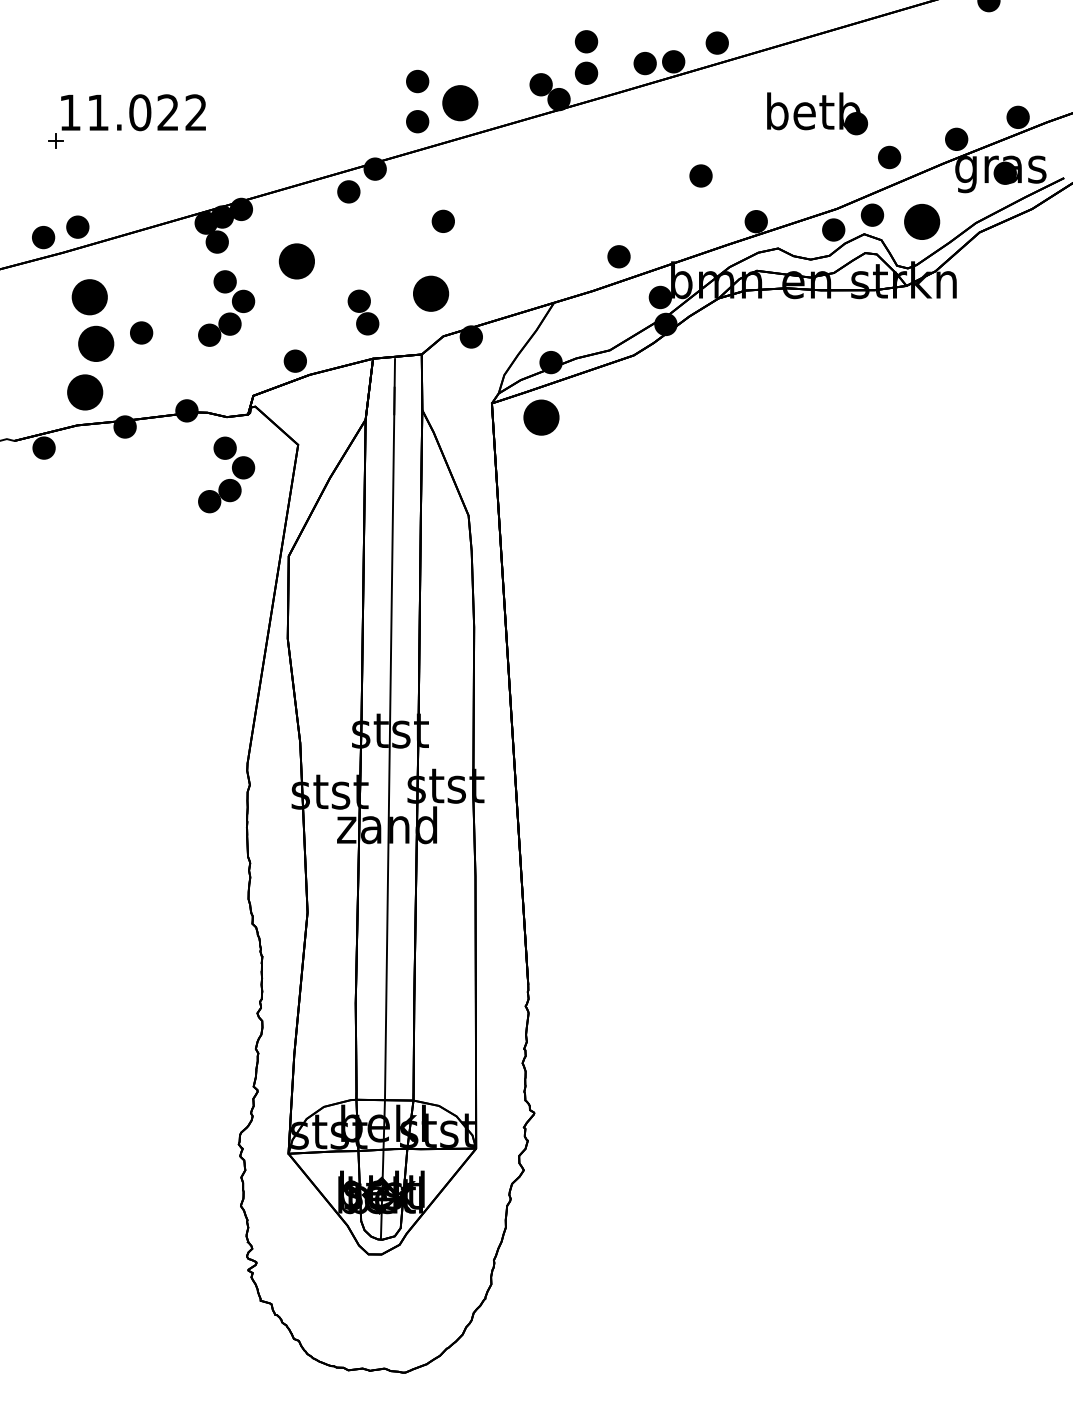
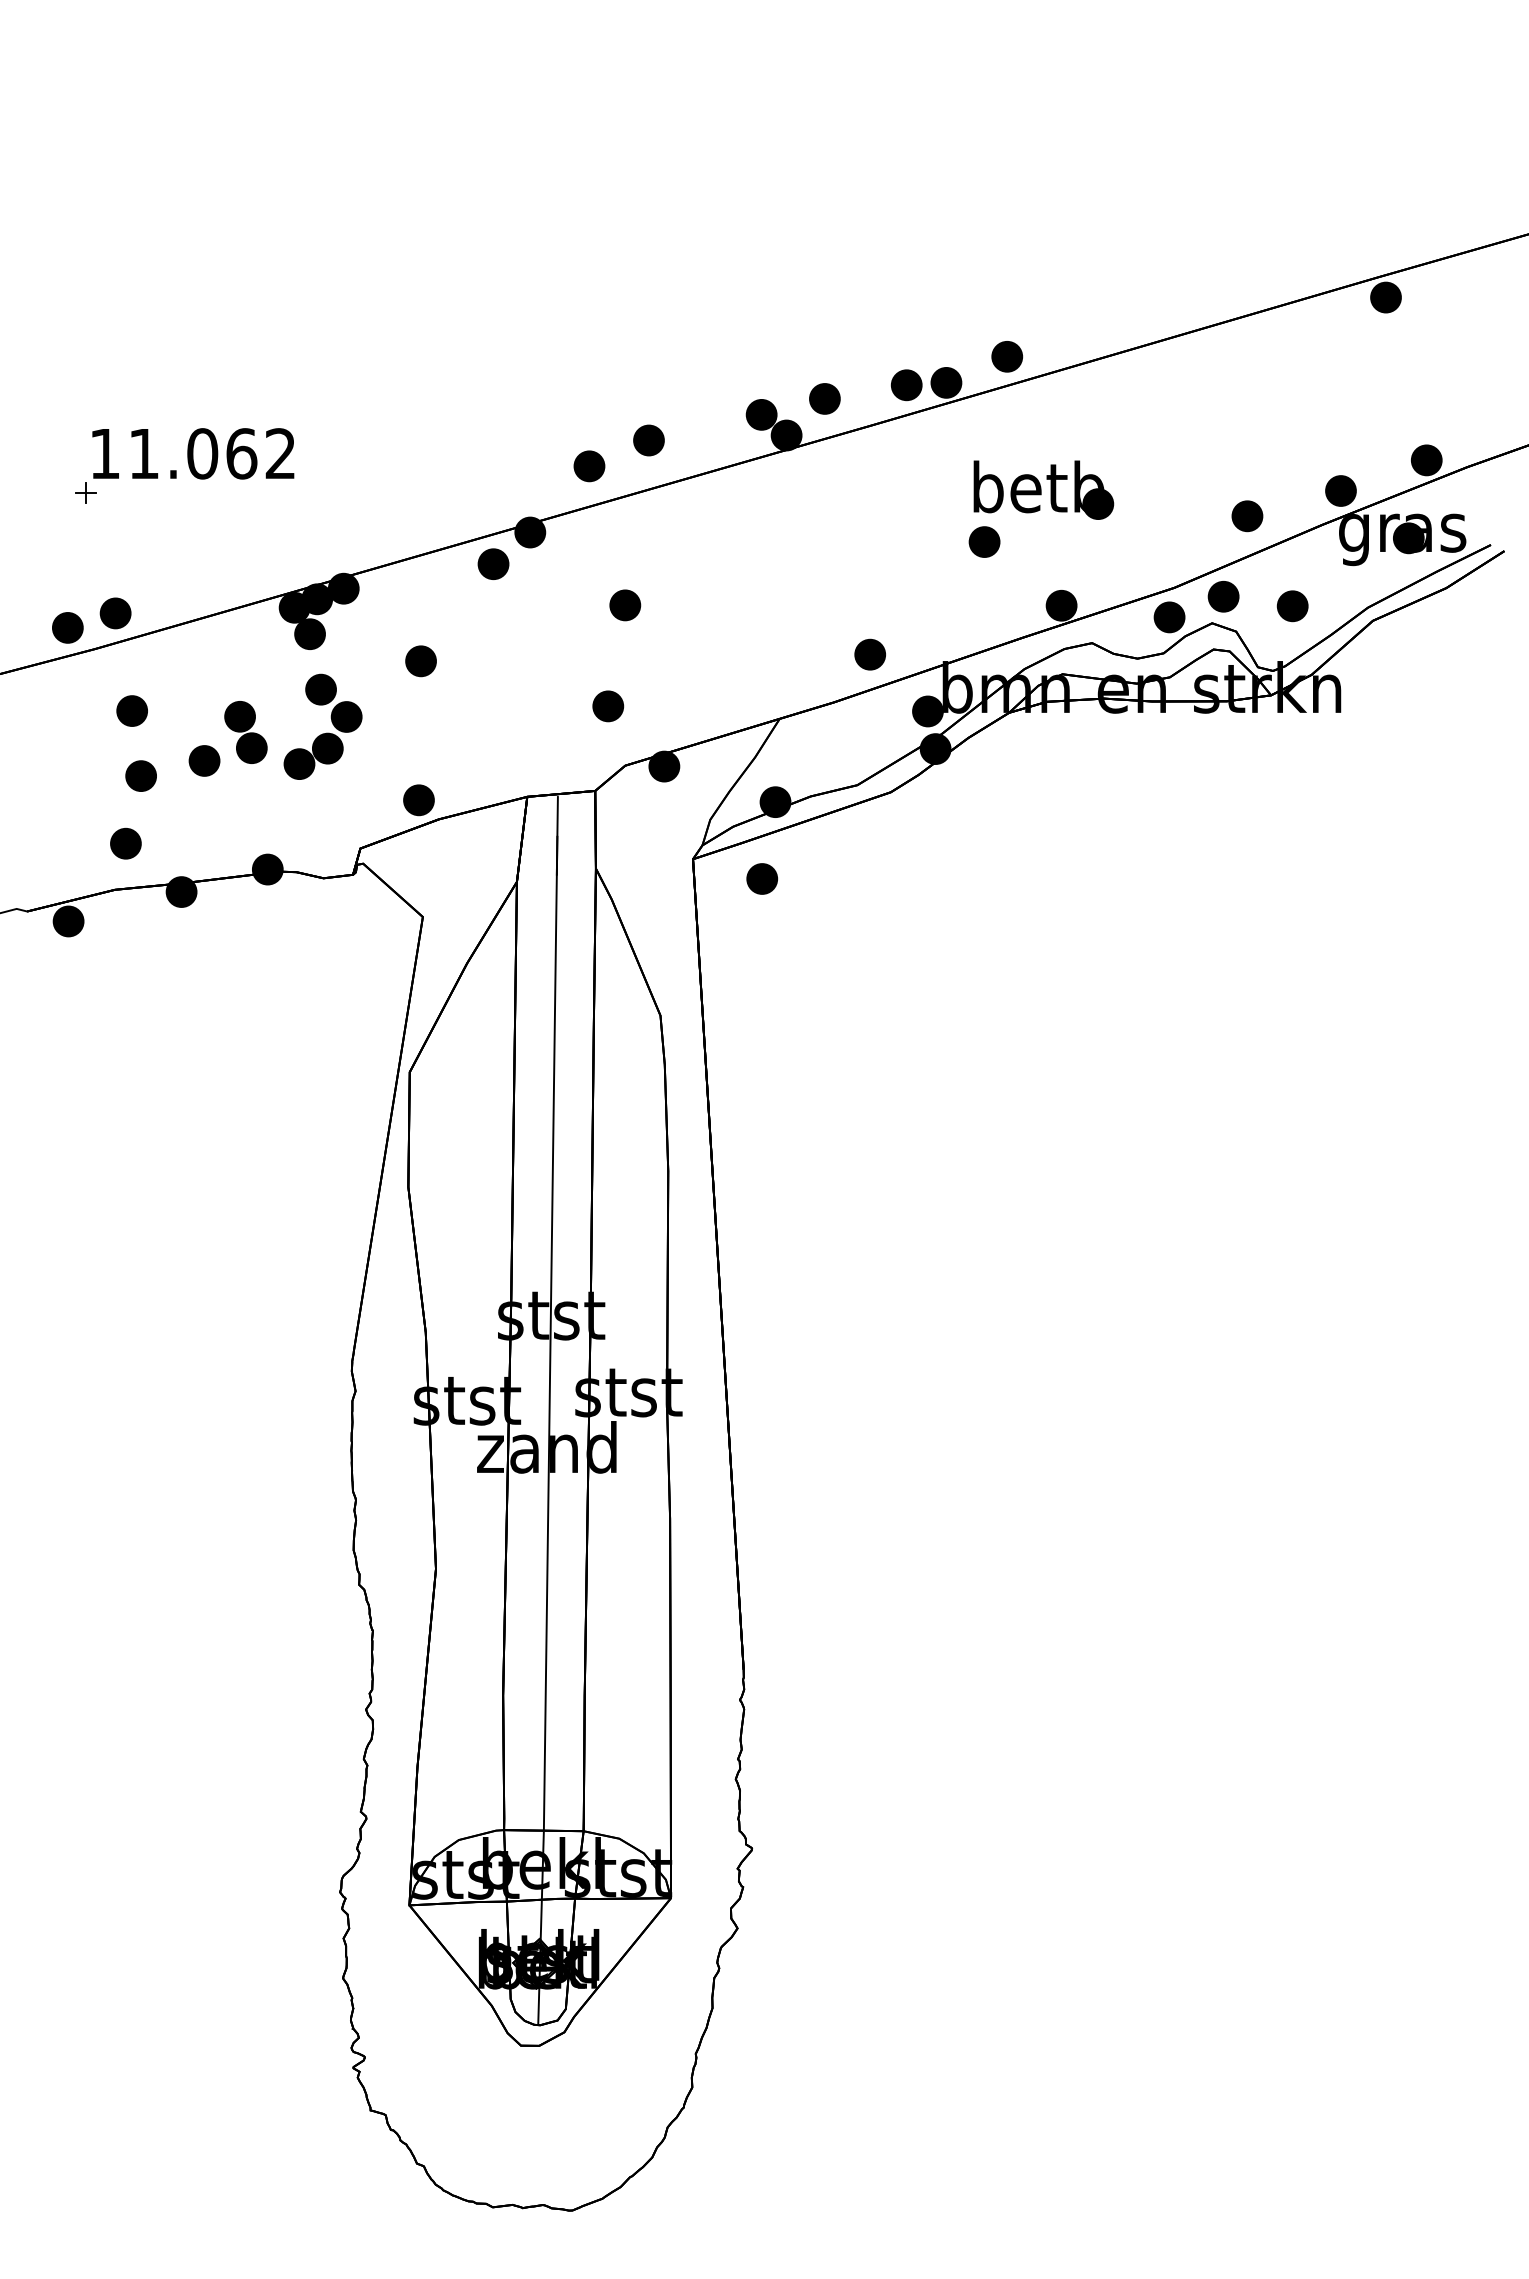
part: (586, 41) -> (824, 354), removed
part: (417, 81) -> (589, 410), removed
part: (459, 103) -> (648, 440), size x0.62
text: (168, 112) -> (241, 453), 11.022 -> 11.062
part: (817, 113) -> (1043, 489), moved
part: (921, 222) -> (1292, 606), size x0.62
part: (296, 261) -> (420, 661), size x0.62
part: (431, 293) -> (608, 706), size x0.62
part: (89, 296) -> (131, 710), size x0.62
part: (363, 312) -> (245, 732), moved
part: (95, 343) -> (140, 775), size x0.62
part: (84, 392) -> (125, 843), size x0.62
part: (541, 417) -> (762, 878), size x0.62
part: (226, 479) -> (322, 965), removed

